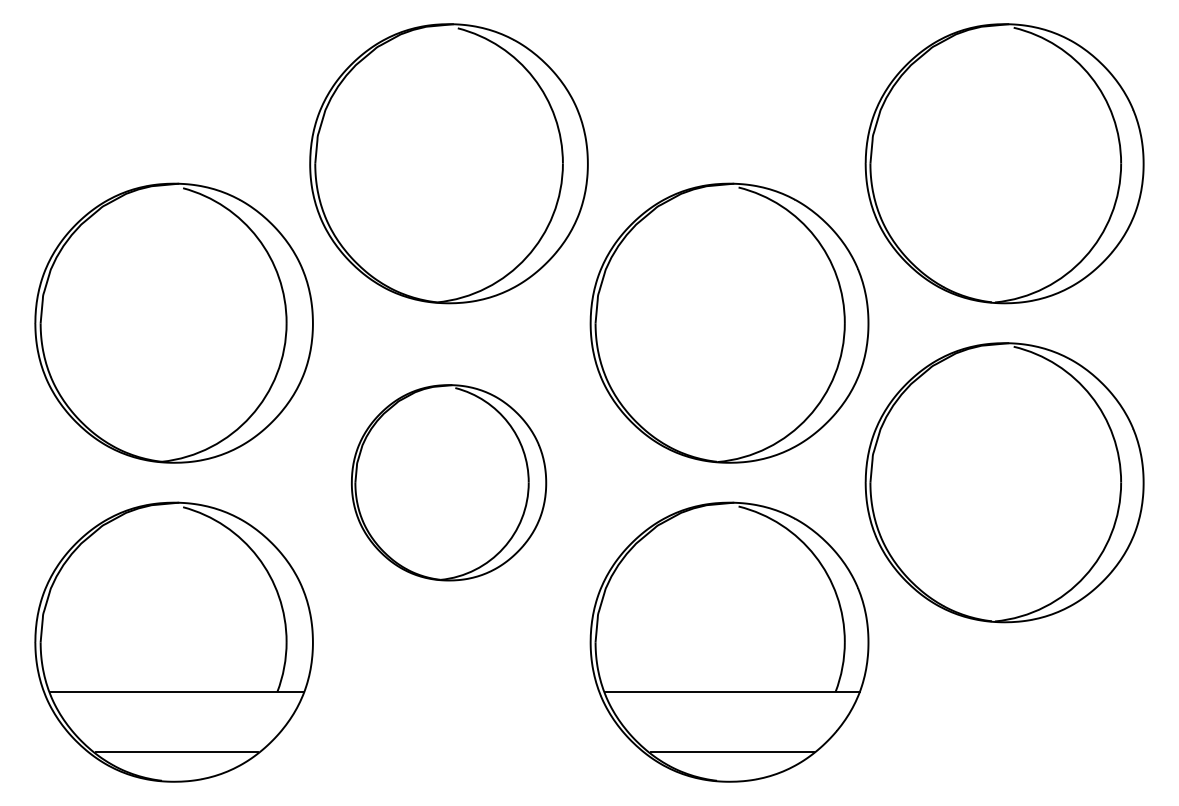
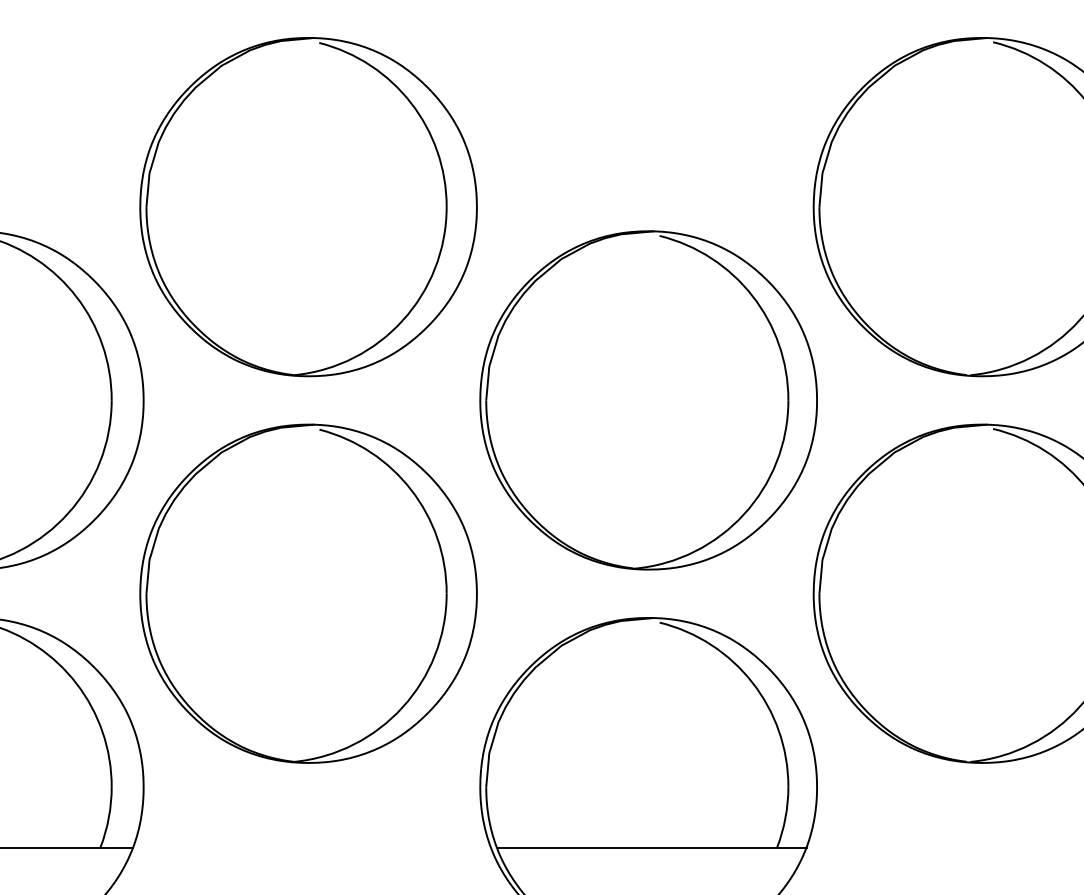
part: (448, 482) -> (307, 593), size x1.43

